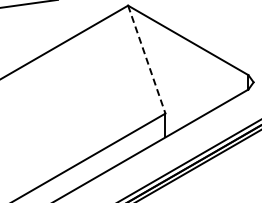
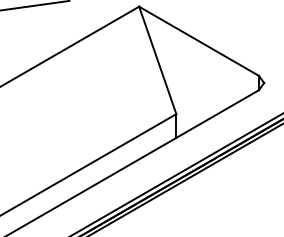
line: (146, 59) -> (157, 60), dashed -> solid

